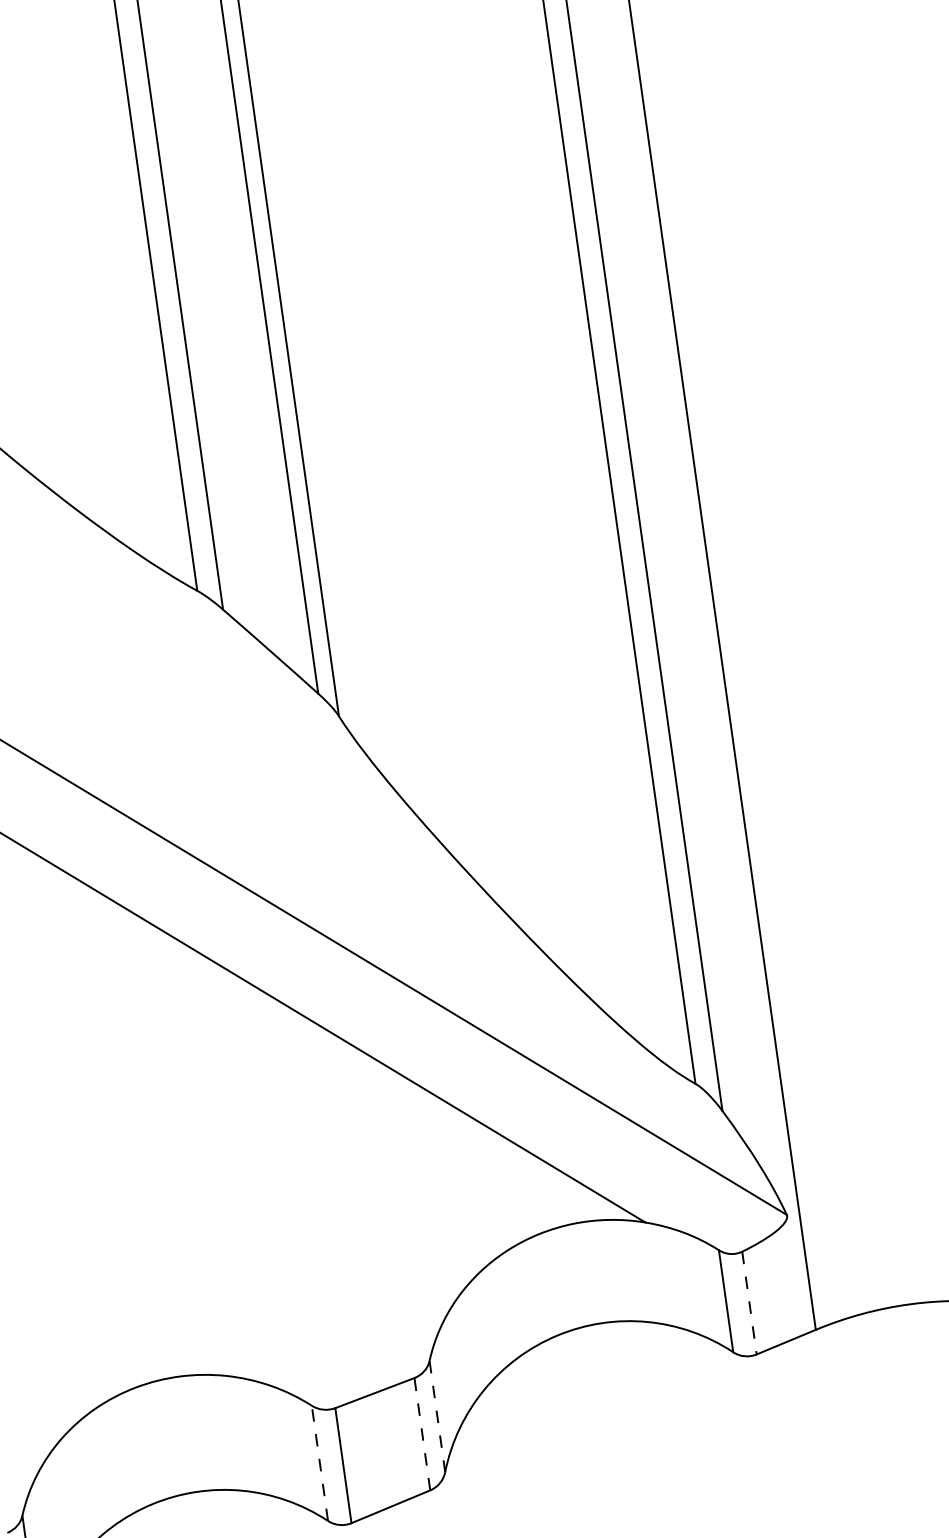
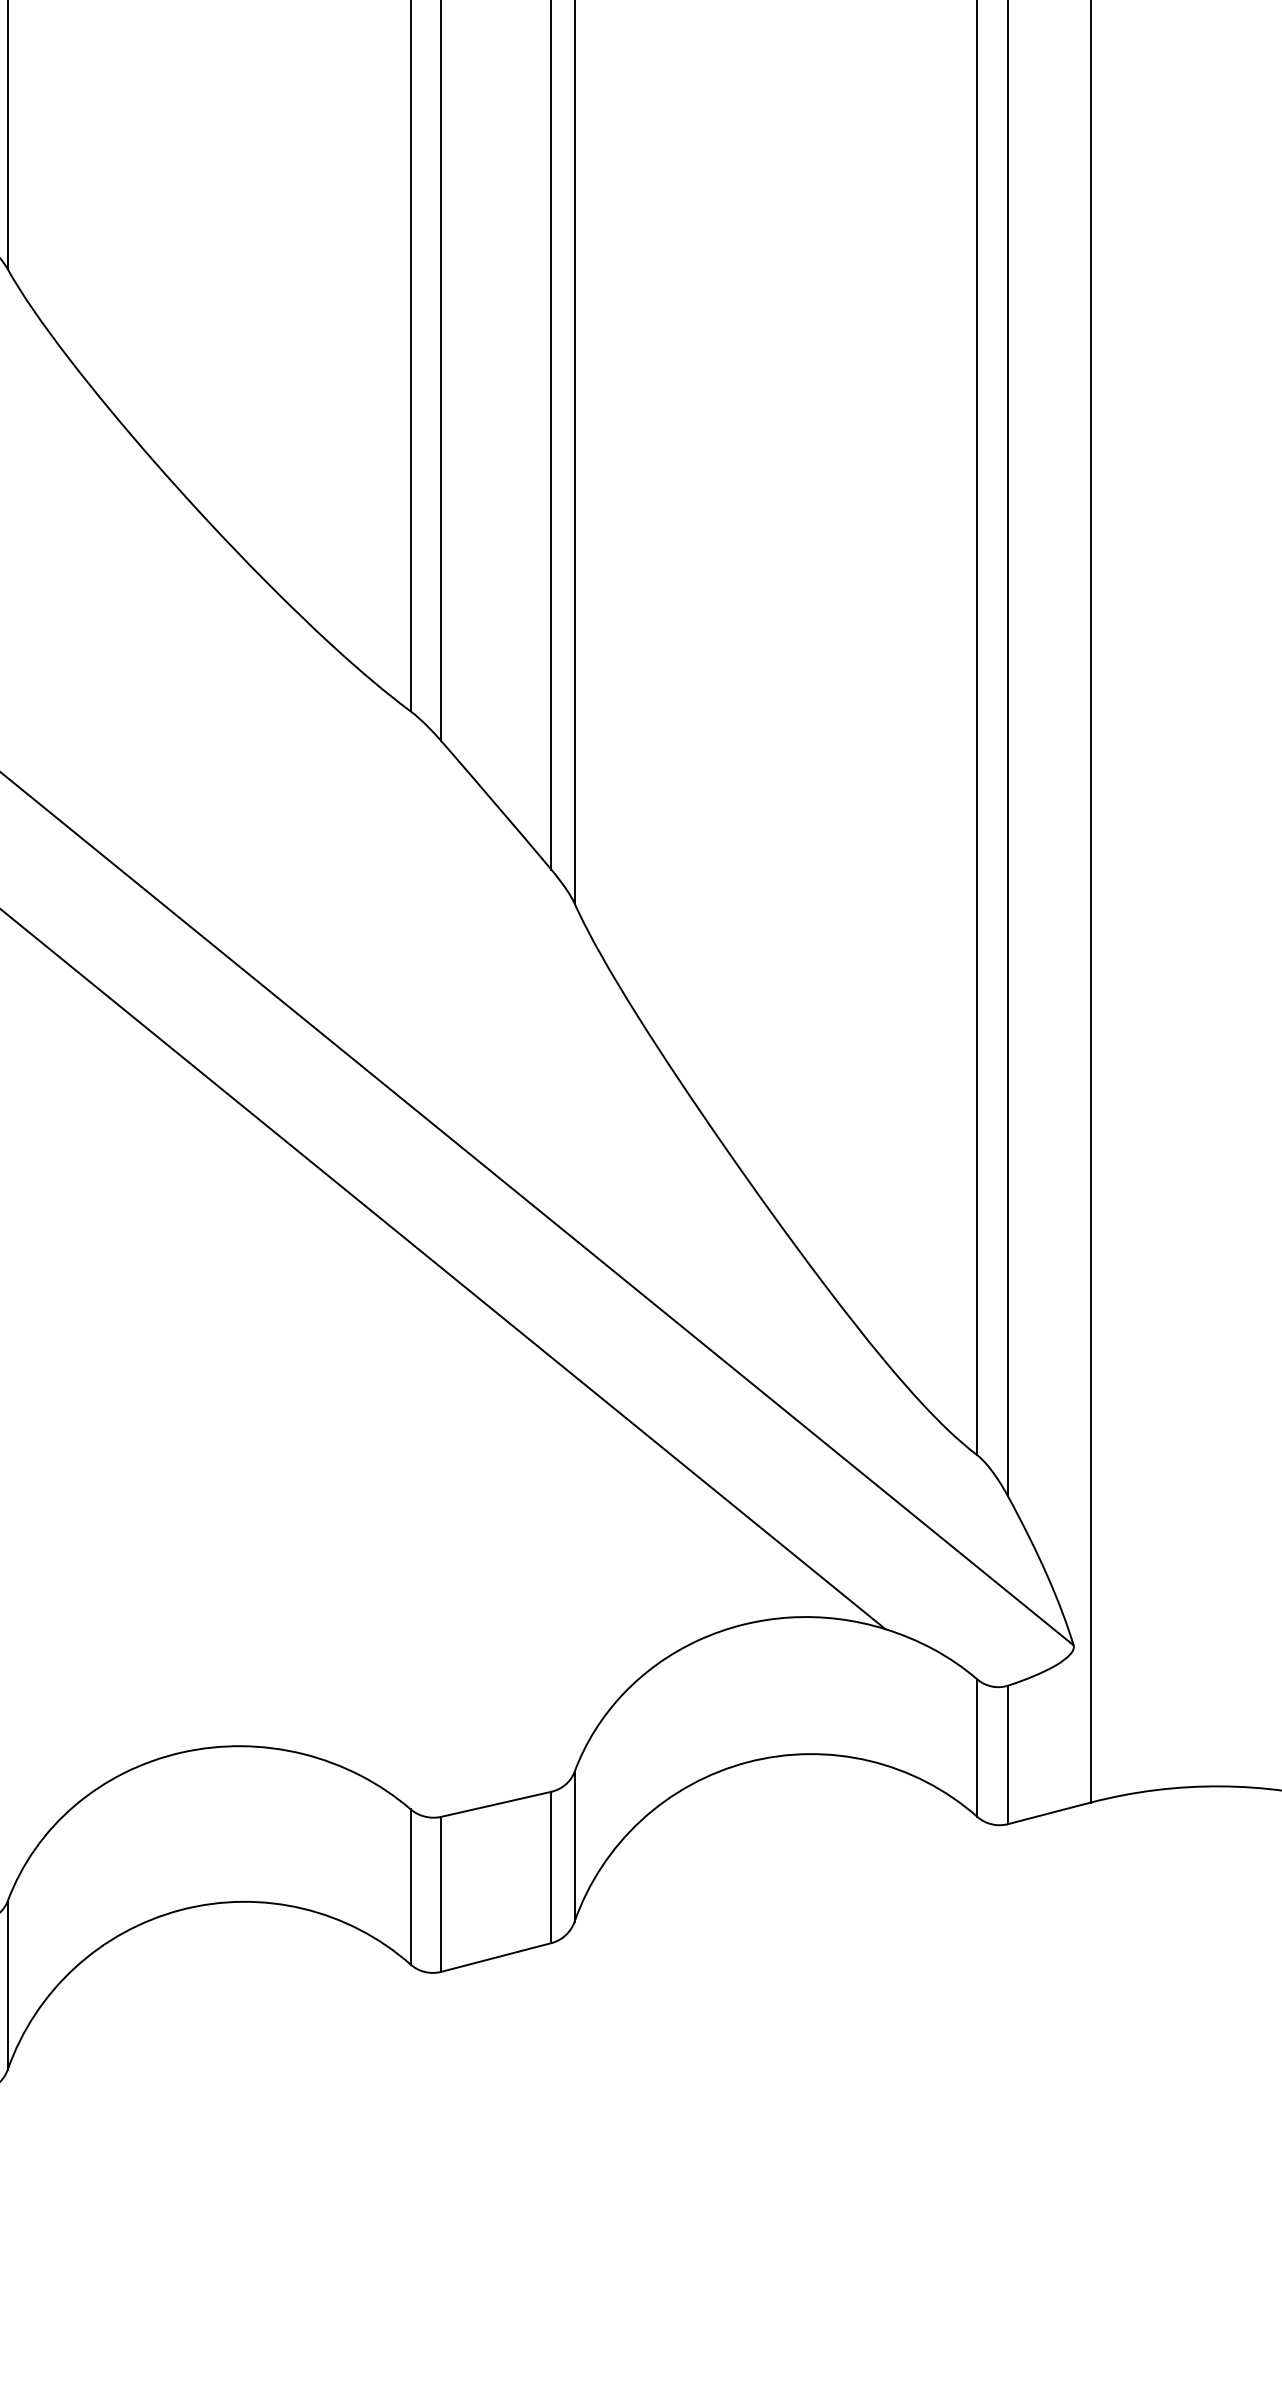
line: (749, 1303) -> (1007, 1755), dashed -> solid
line: (437, 1416) -> (574, 1846), dashed -> solid
line: (422, 1434) -> (551, 1867), dashed -> solid
line: (319, 1463) -> (410, 1886), dashed -> solid

